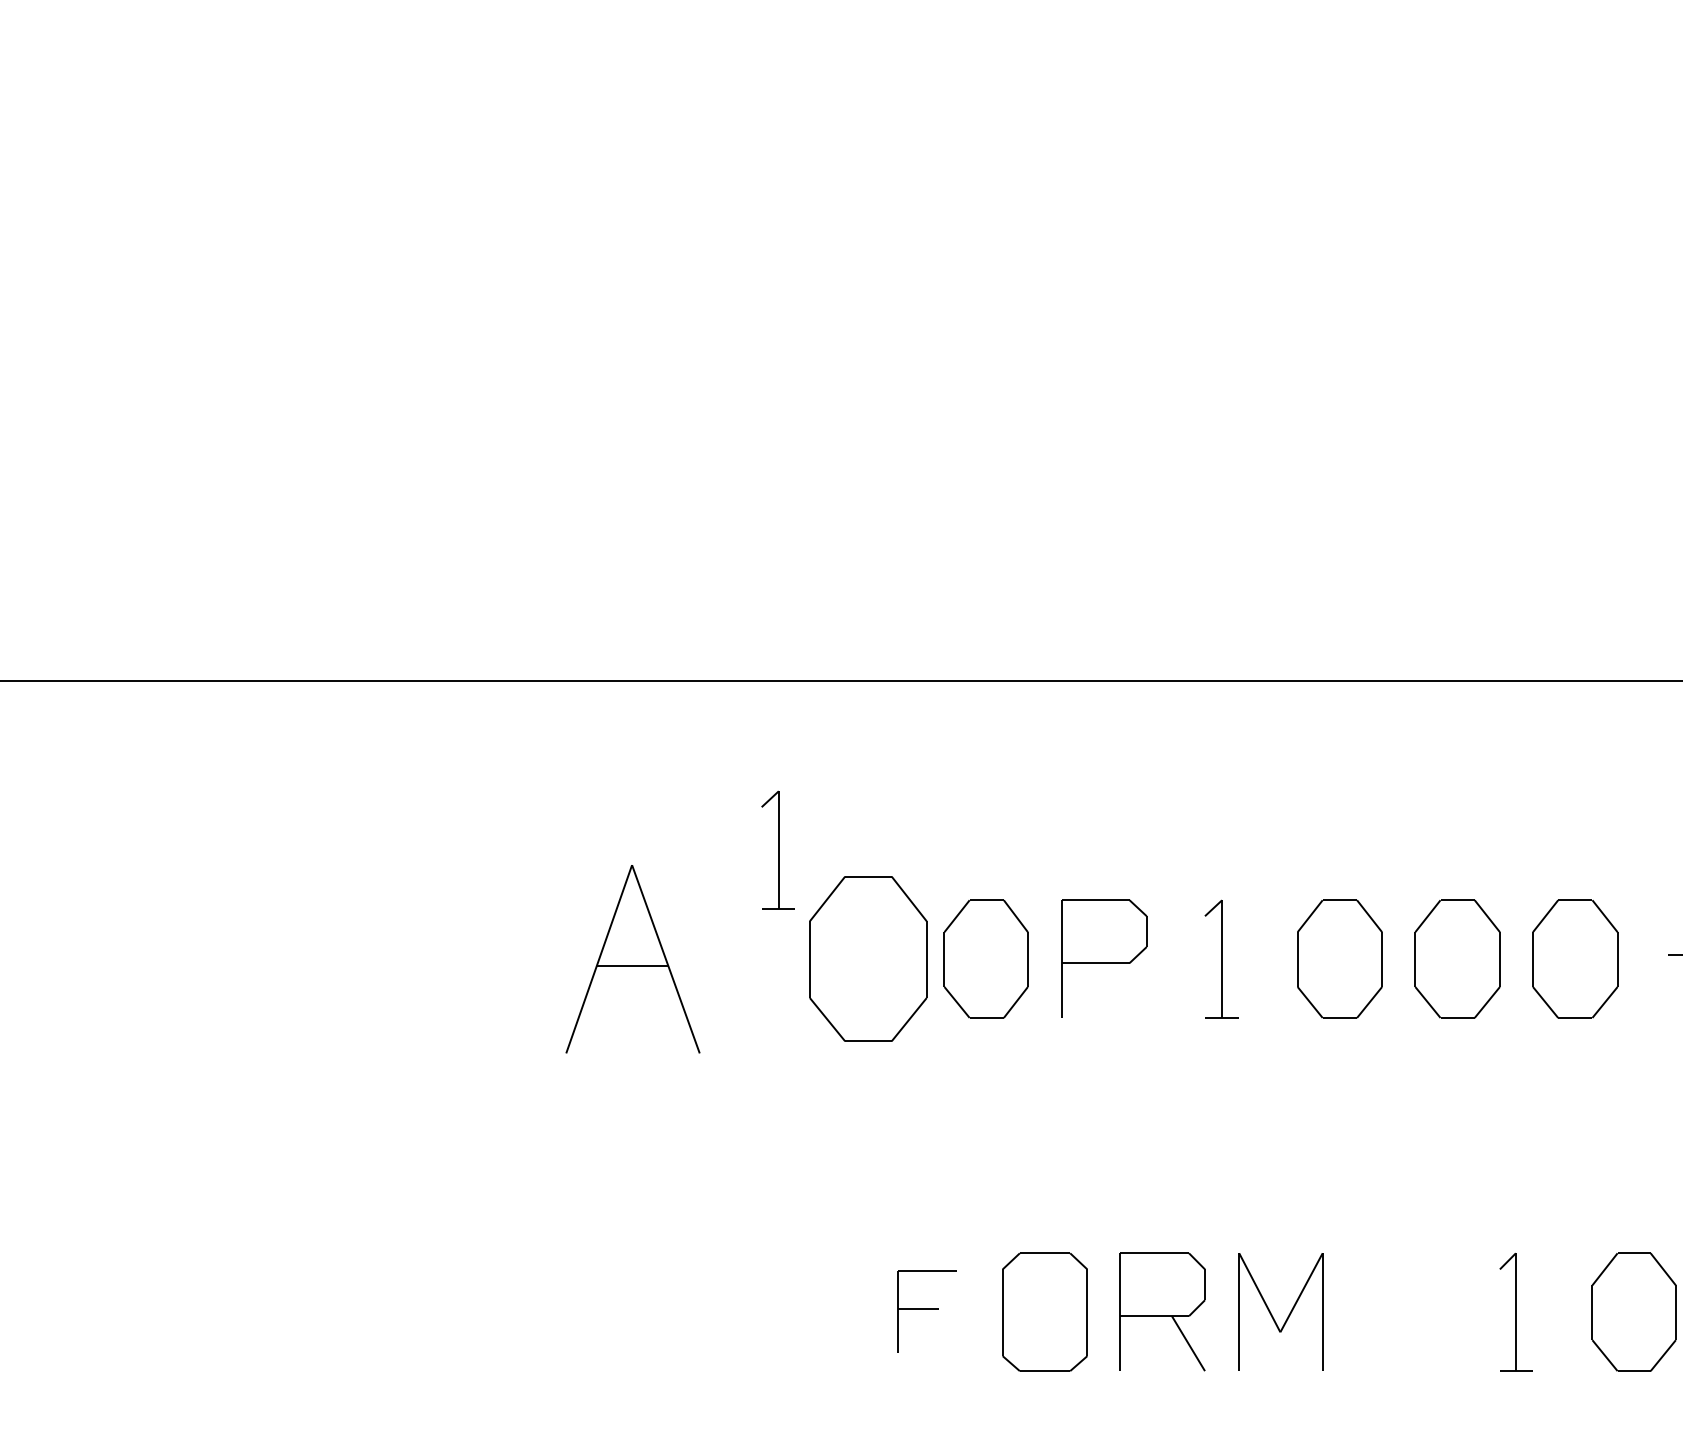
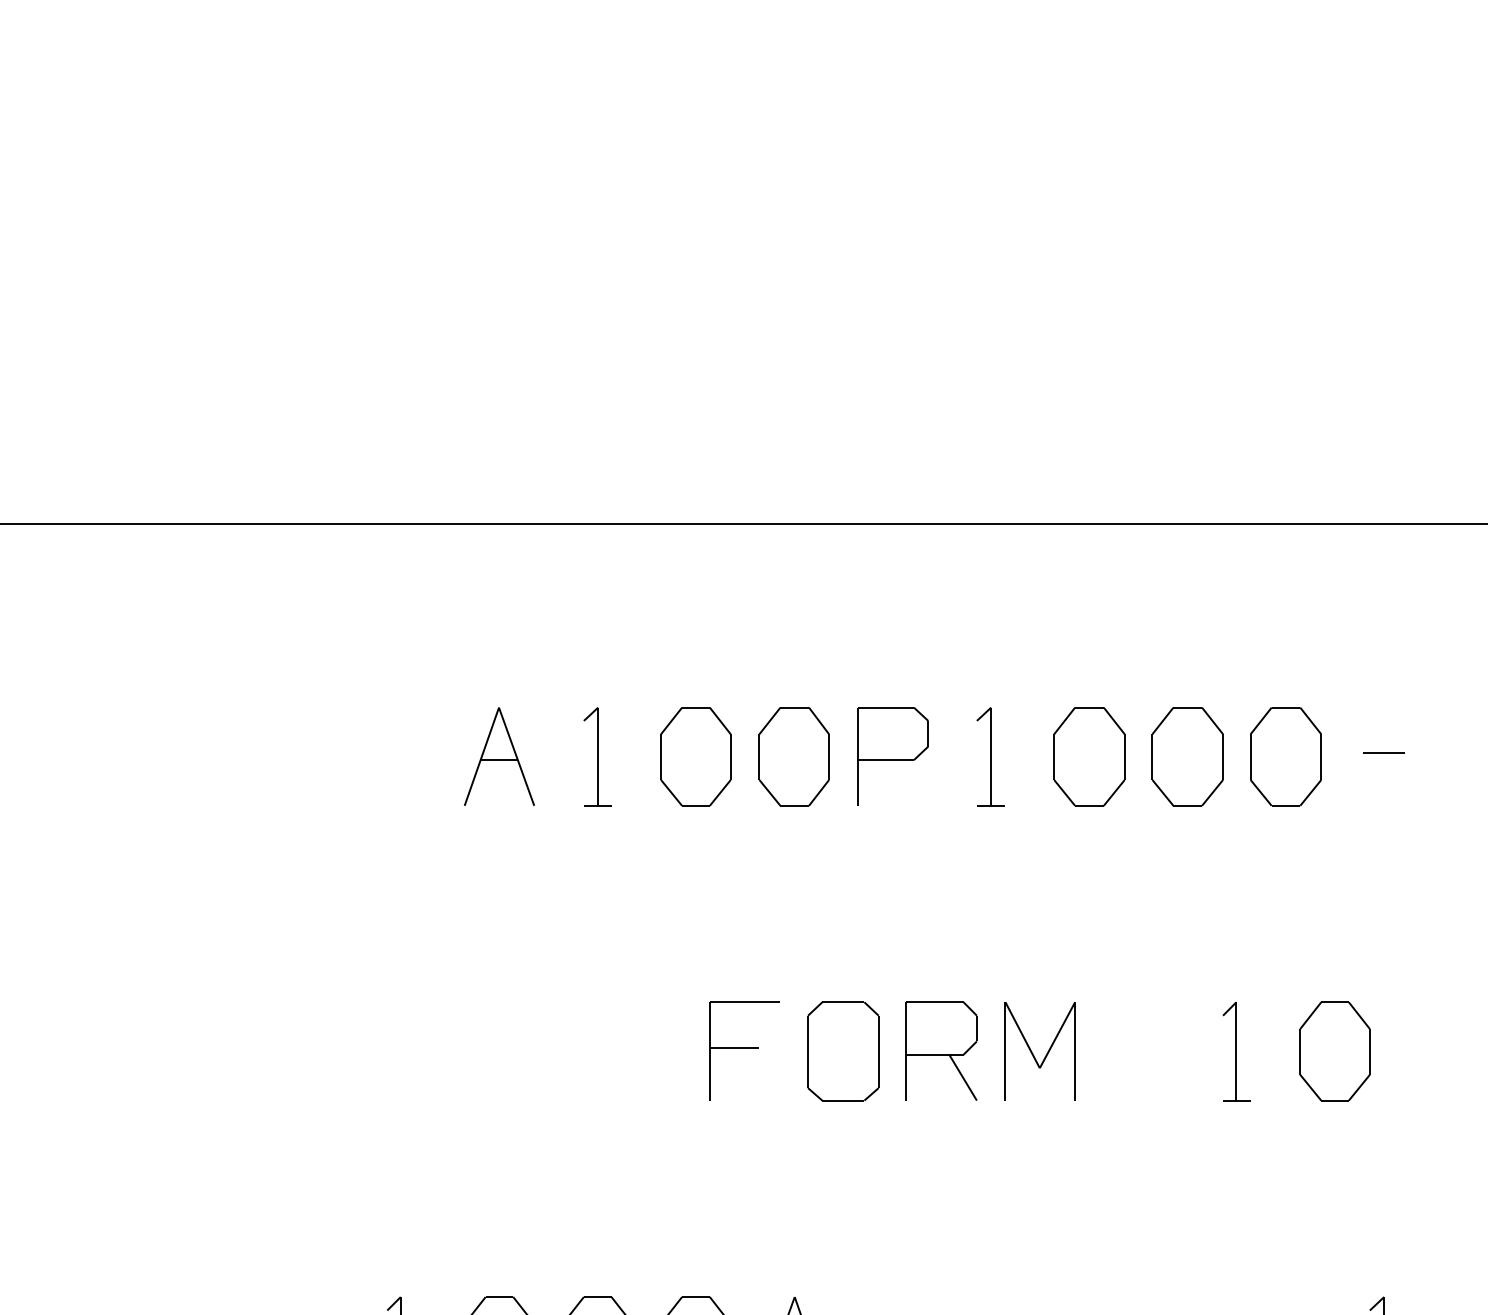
part: (778, 849) -> (597, 756), moved
part: (633, 958) -> (499, 756), size x0.62
part: (867, 958) -> (695, 756), size x0.71
part: (926, 1311) -> (744, 1050), size x1.43

